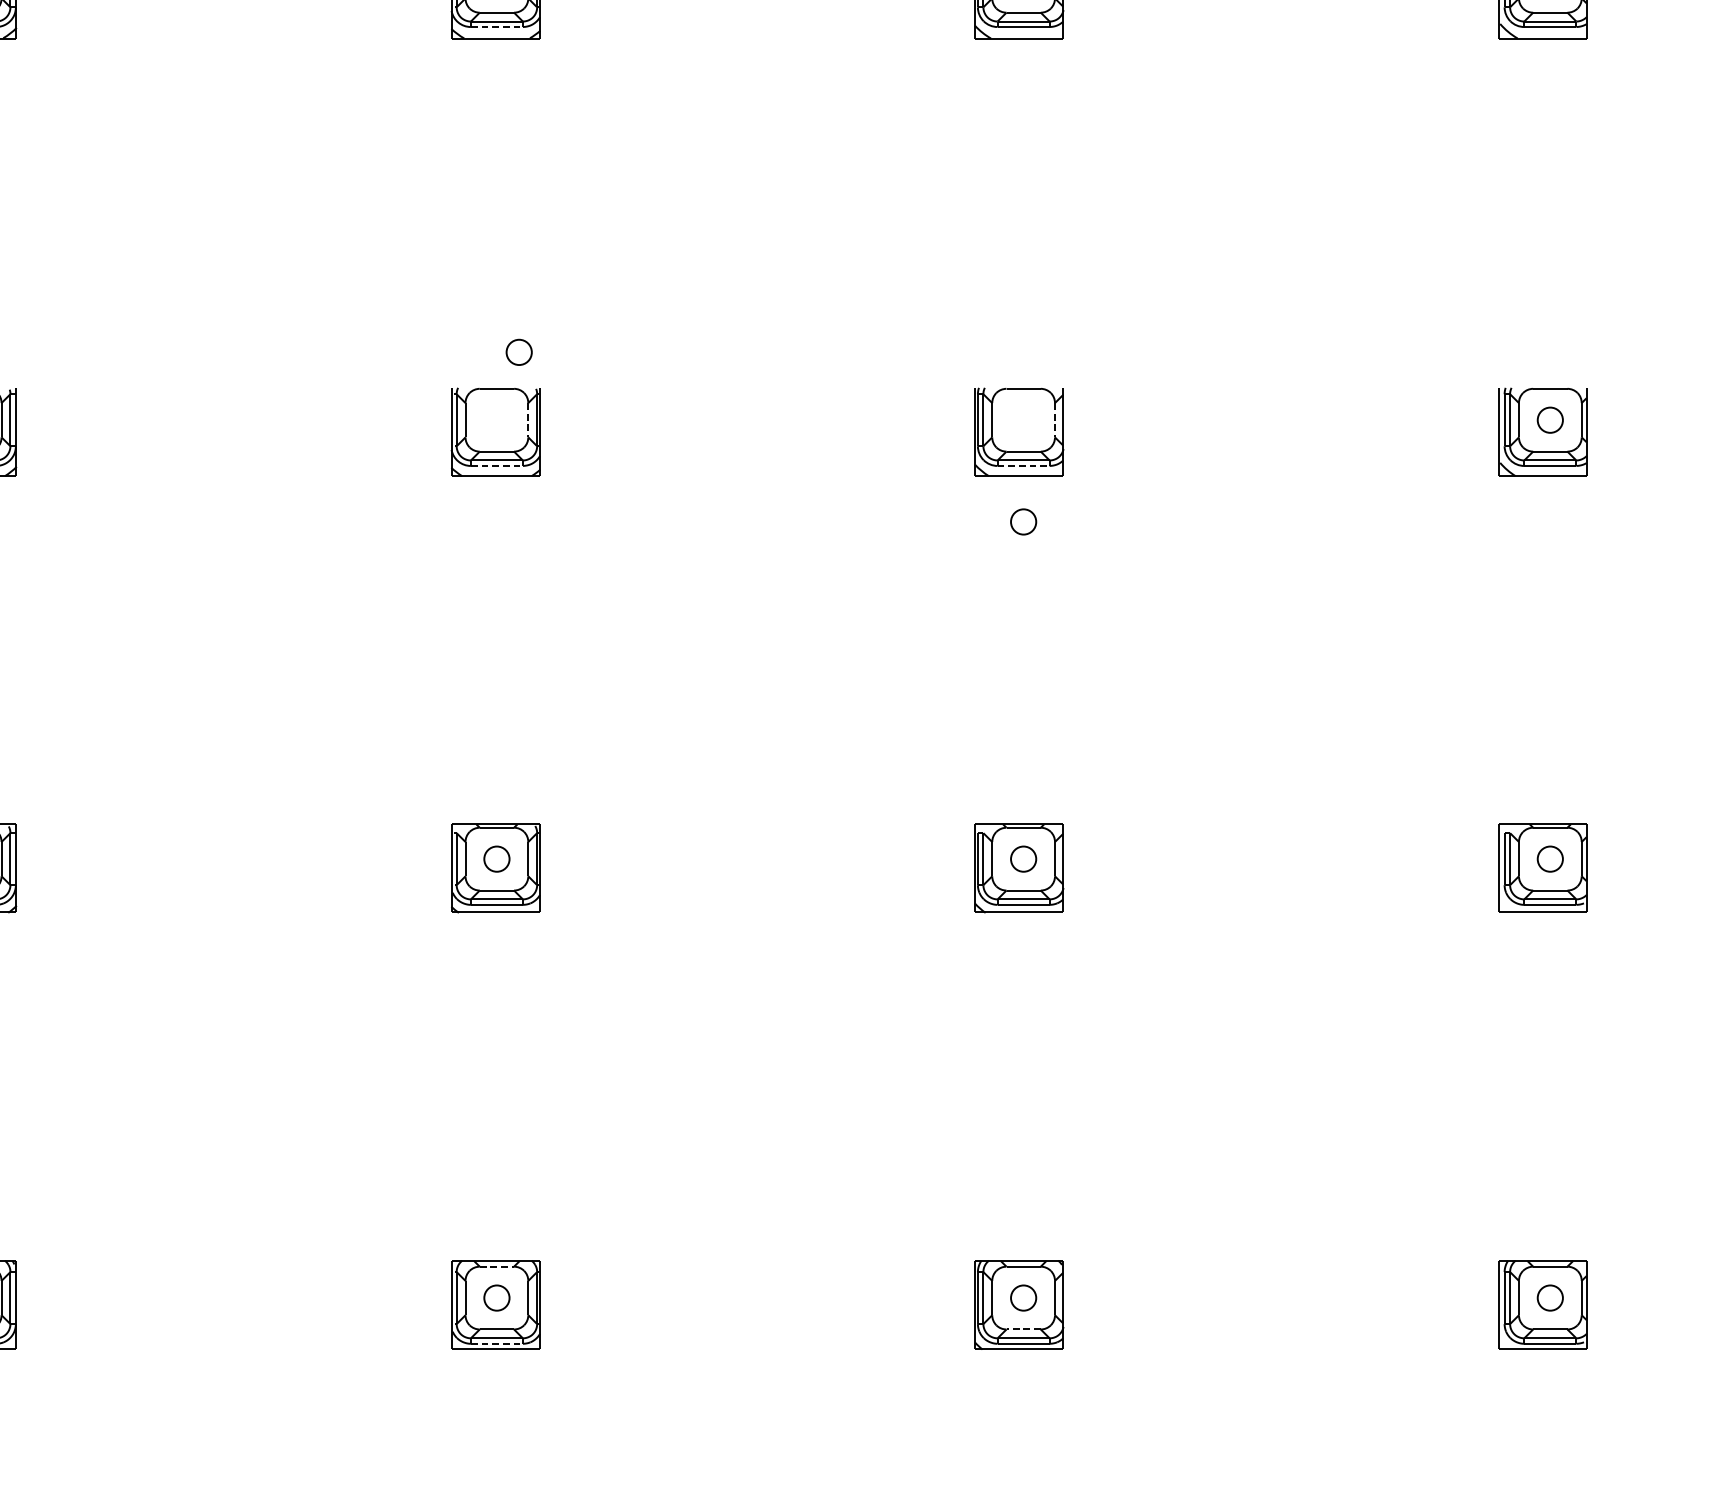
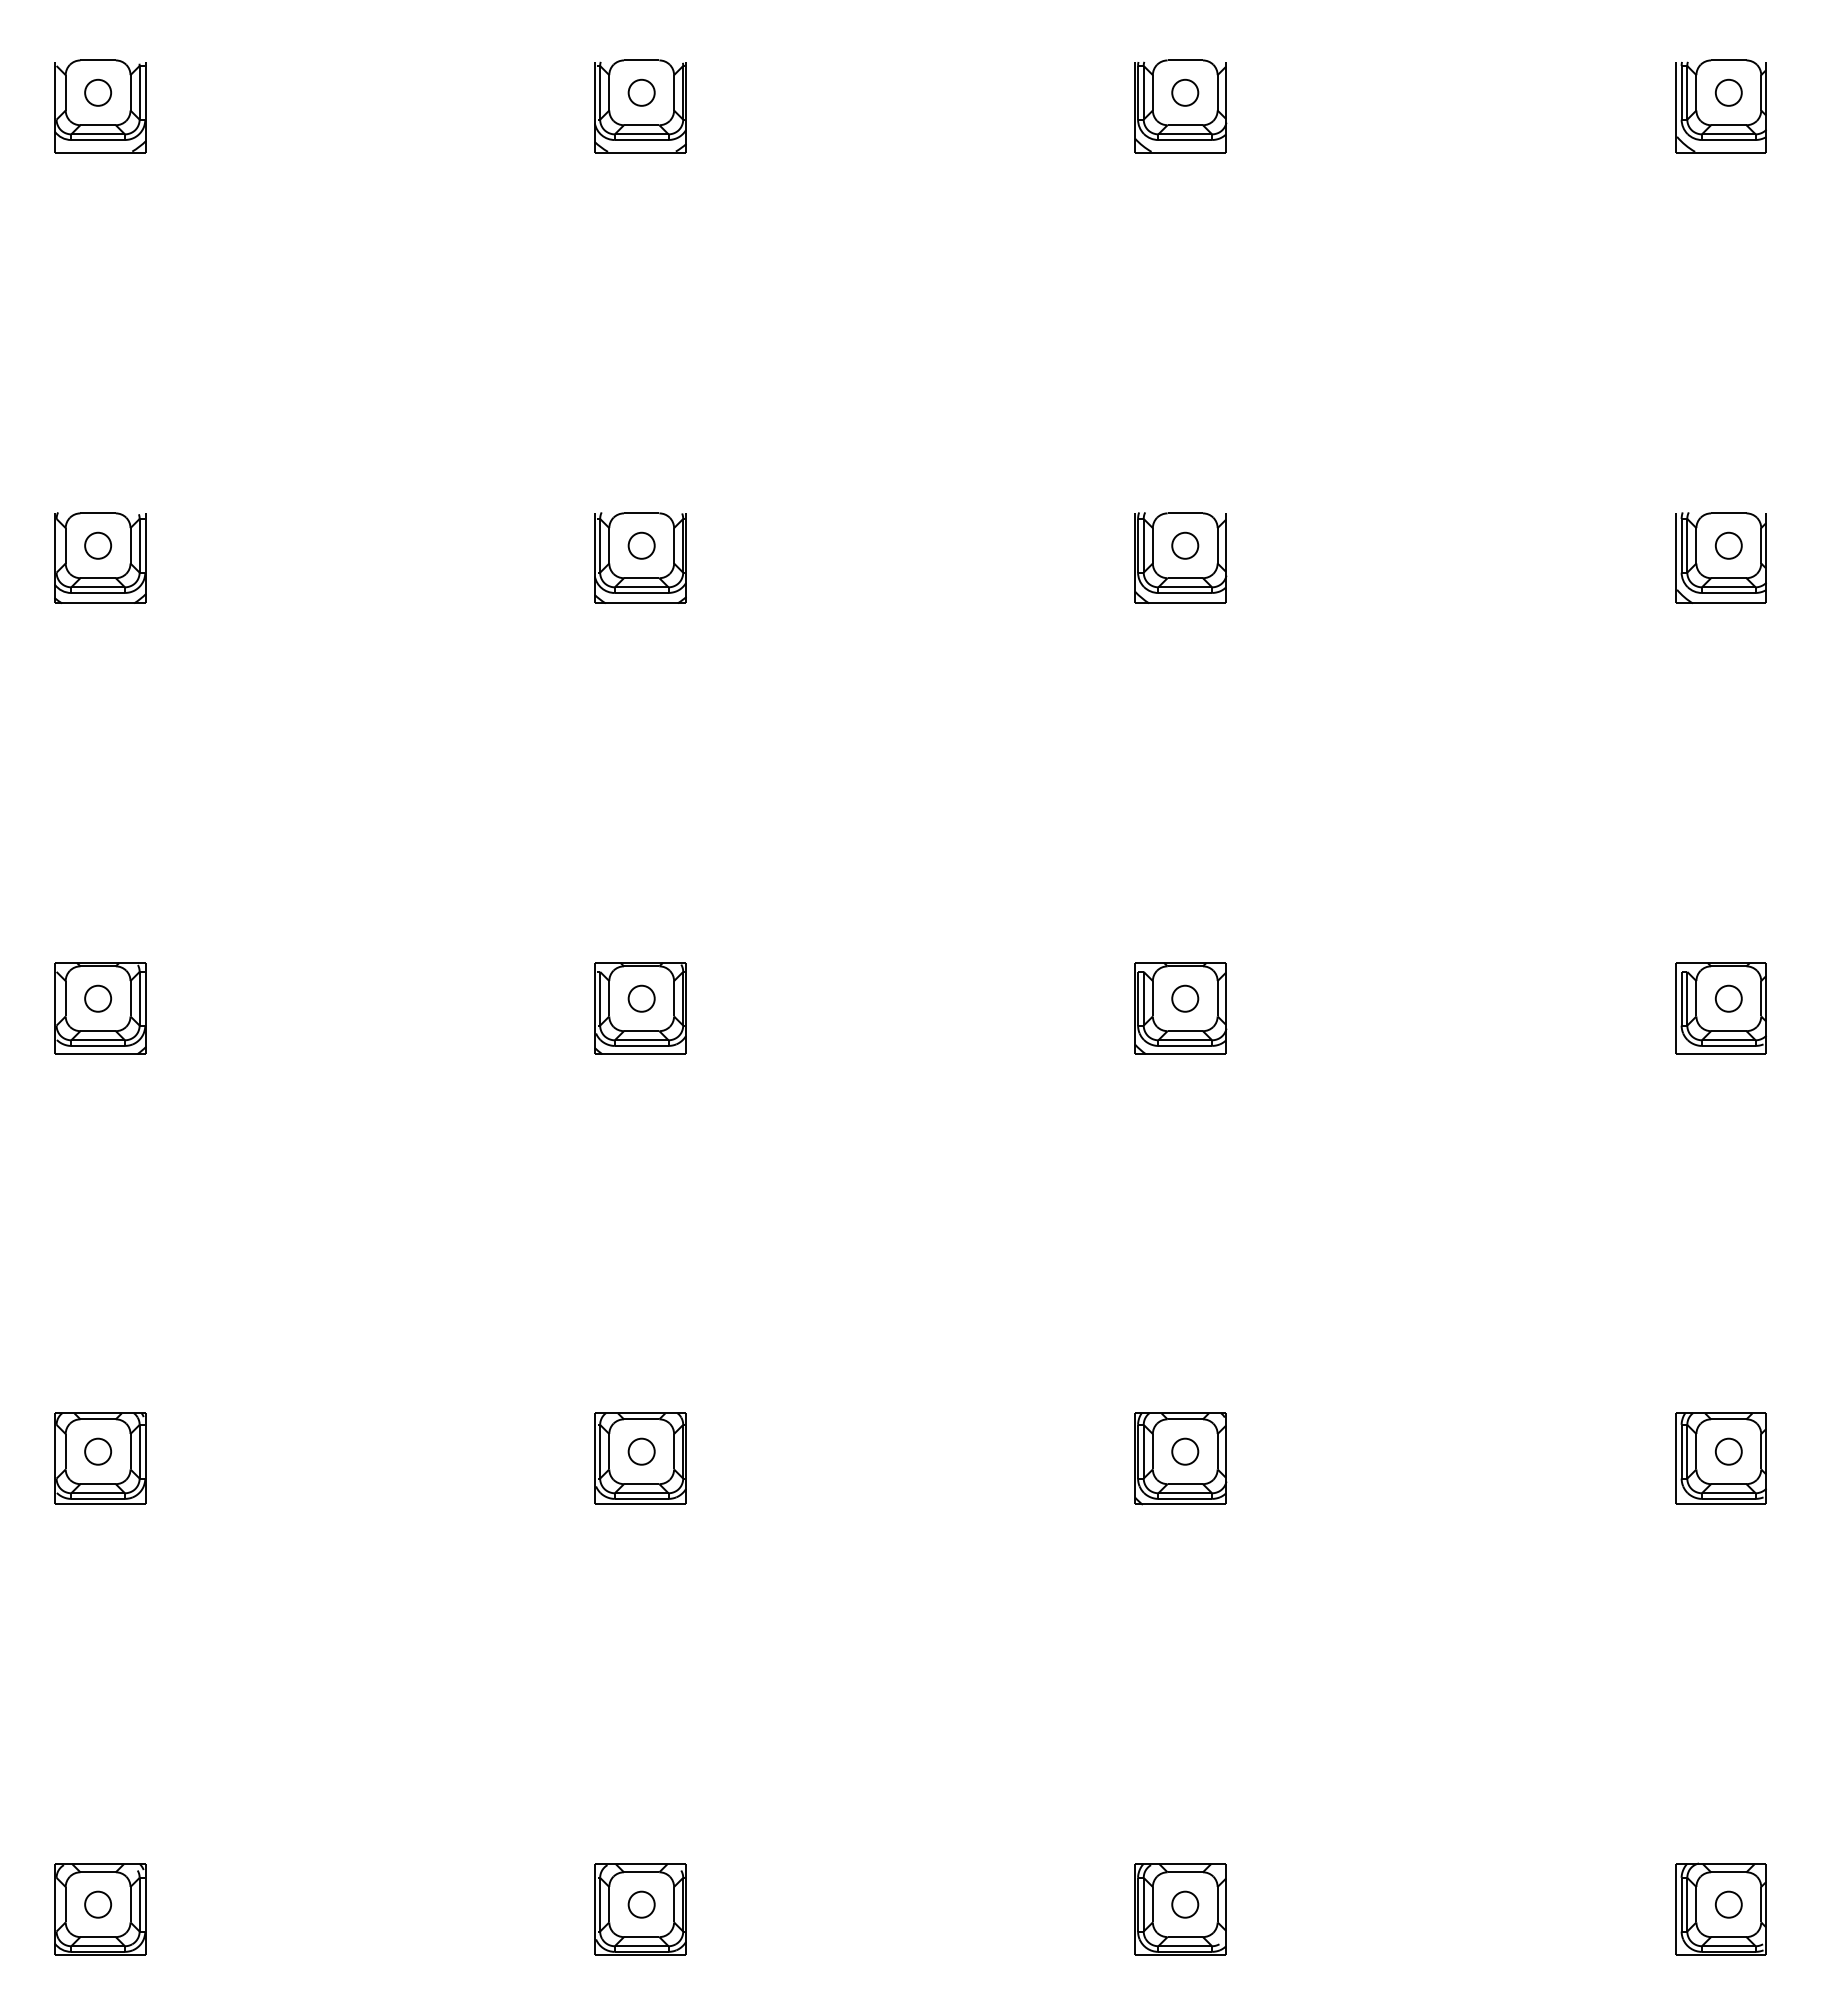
line: (496, 27) -> (641, 140), dashed -> solid
part: (519, 352) -> (641, 545), moved
line: (528, 419) -> (674, 545), dashed -> solid
line: (1054, 419) -> (1217, 545), dashed -> solid
line: (496, 466) -> (641, 593), dashed -> solid
line: (1023, 466) -> (1185, 593), dashed -> solid
part: (1023, 521) -> (1185, 545), moved
line: (496, 1266) -> (641, 1419), dashed -> solid
line: (1023, 1329) -> (1185, 1484), dashed -> solid
line: (496, 1343) -> (641, 1498), dashed -> solid

